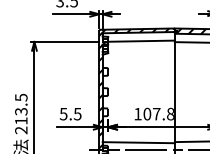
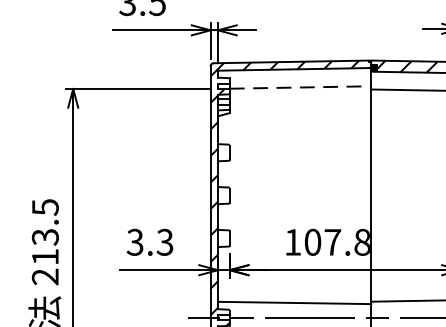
line: (142, 41) -> (302, 88), solid -> dashed
text: (70, 113) -> (149, 240), 5.5 -> 3.3

